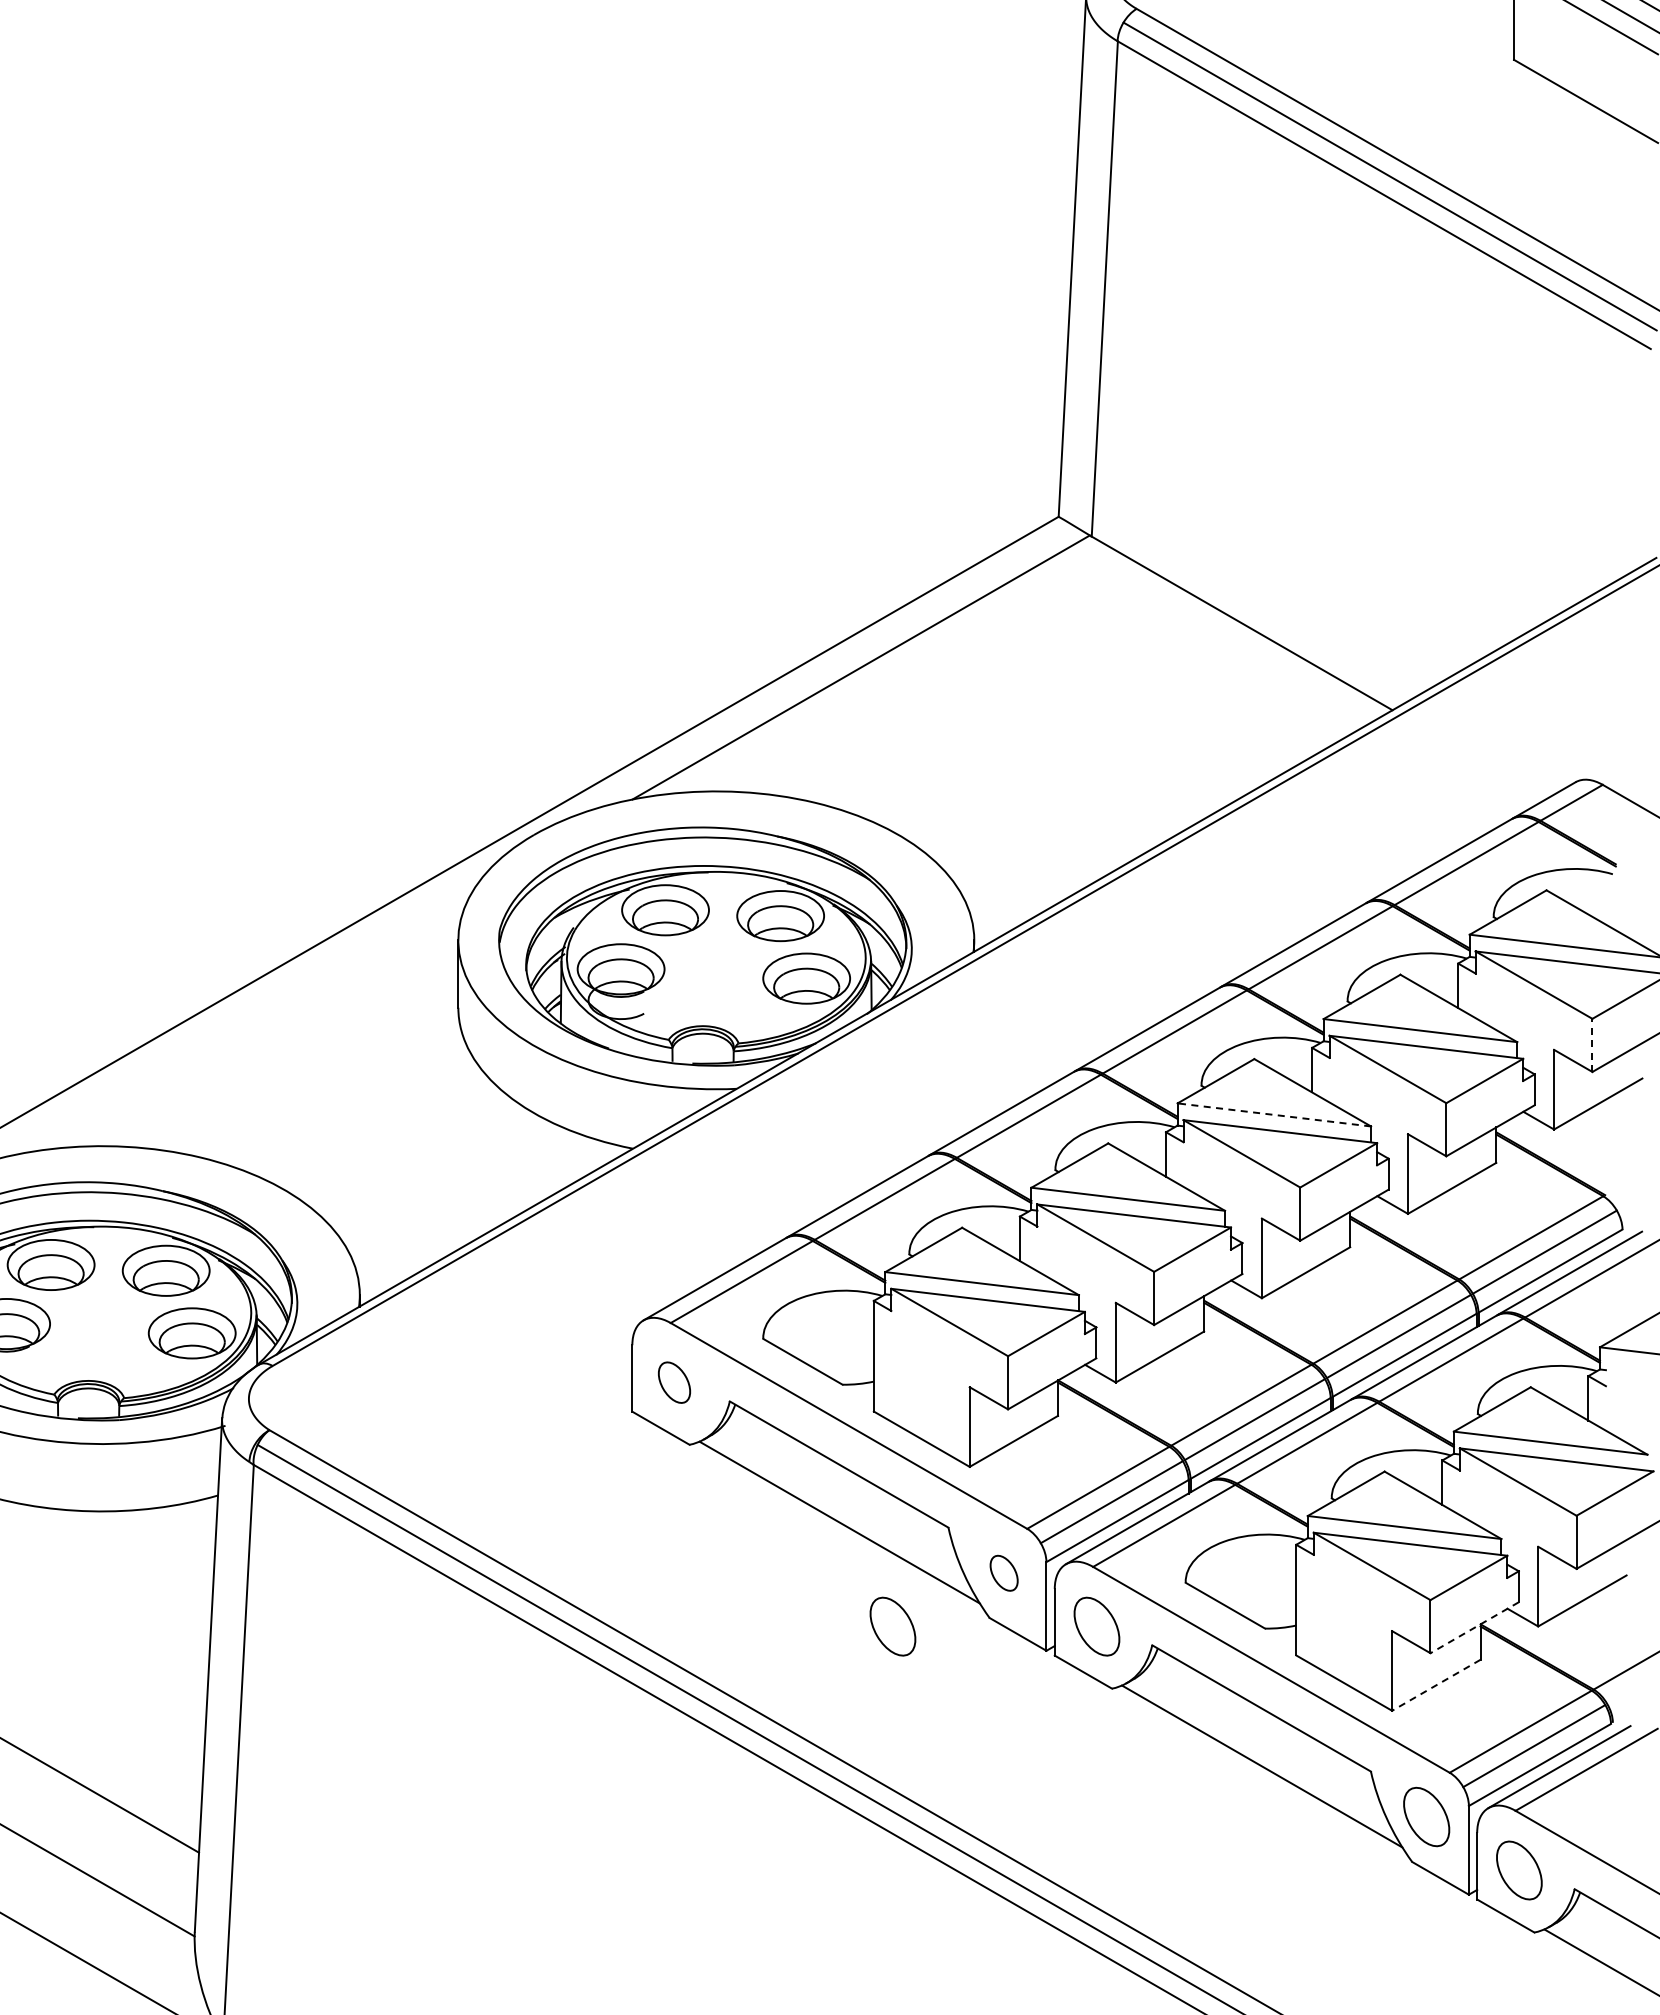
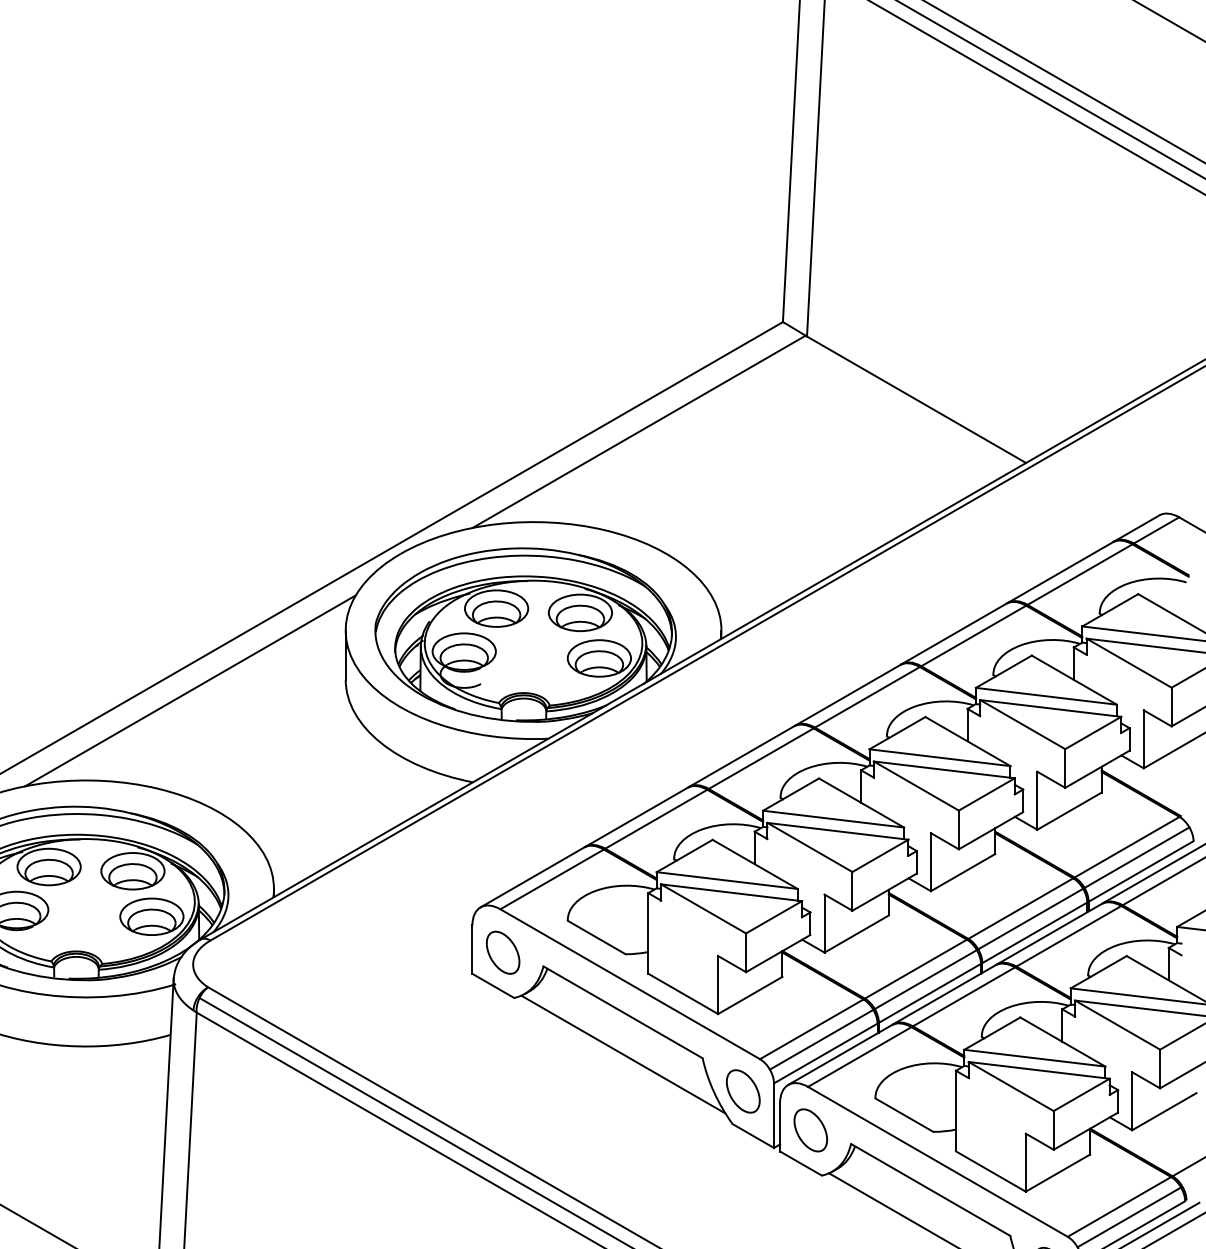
line: (245, 1023) -> (190, 691), added
line: (1592, 1045) -> (1171, 707), dashed -> solid
line: (1273, 1114) -> (939, 757), dashed -> solid
part: (674, 1382) -> (503, 952), size x1.43
part: (1003, 1573) -> (742, 1091), size x1.67
part: (892, 1626) -> (661, 1130), removed
line: (1474, 1627) -> (1085, 1131), dashed -> solid
line: (1435, 1685) -> (1057, 1173), dashed -> solid

